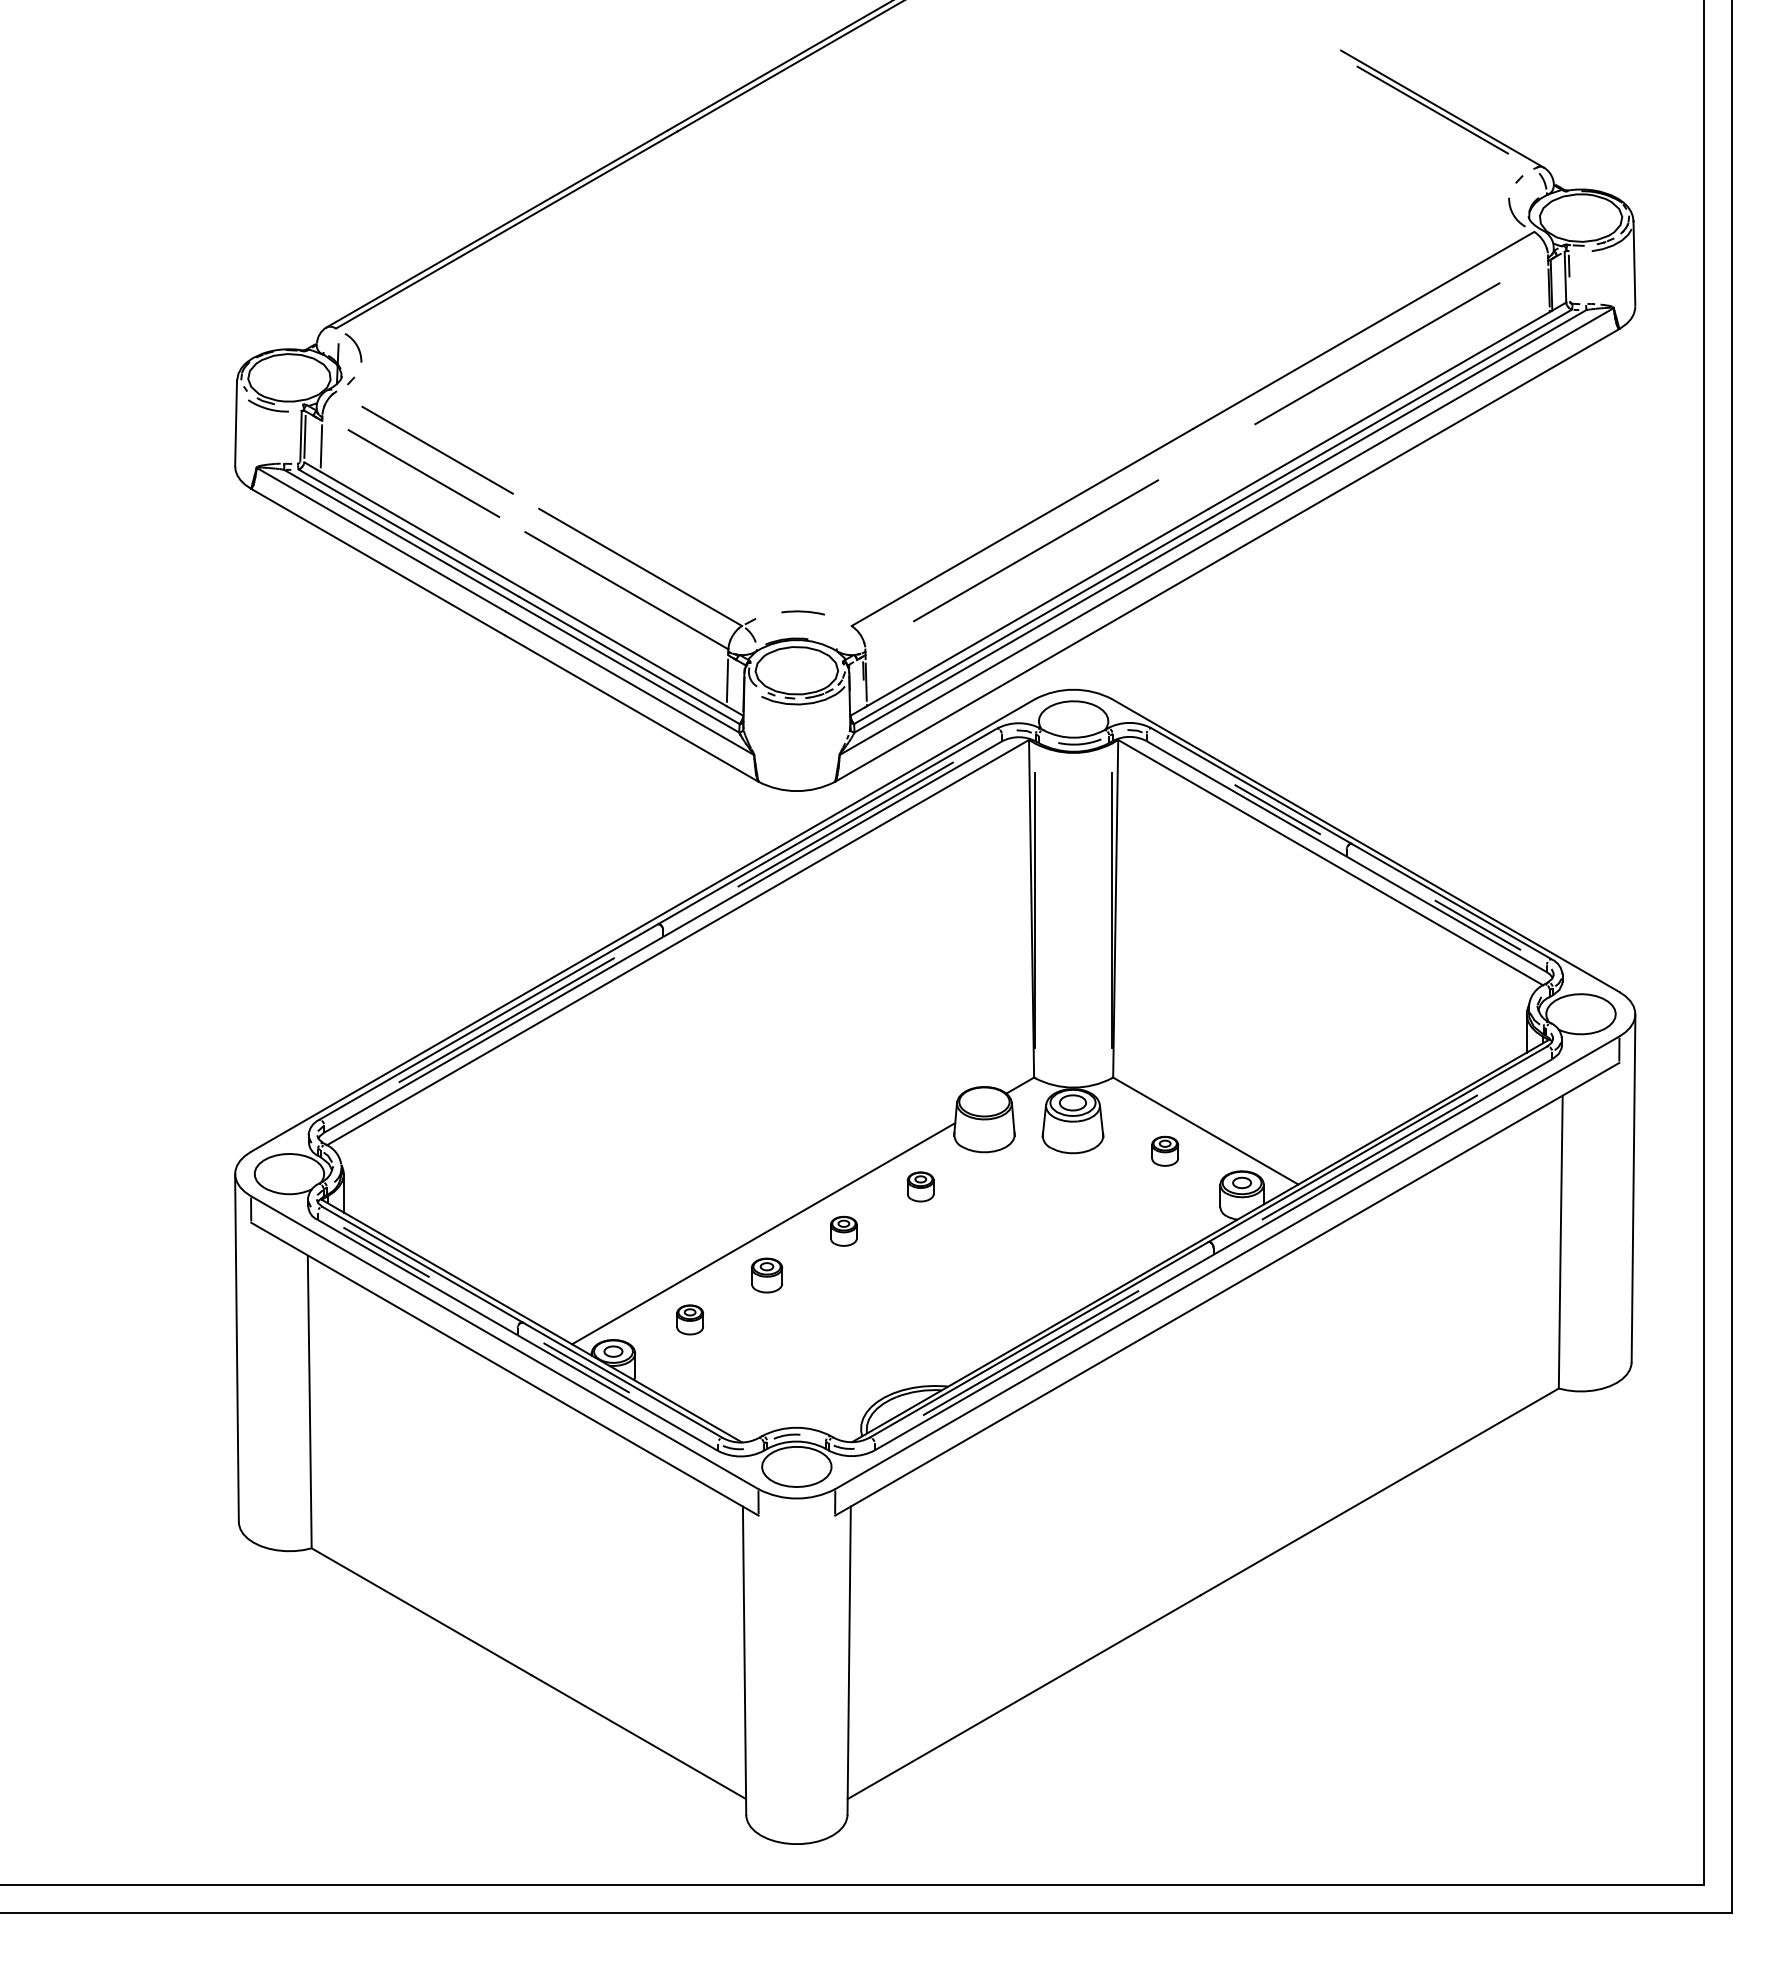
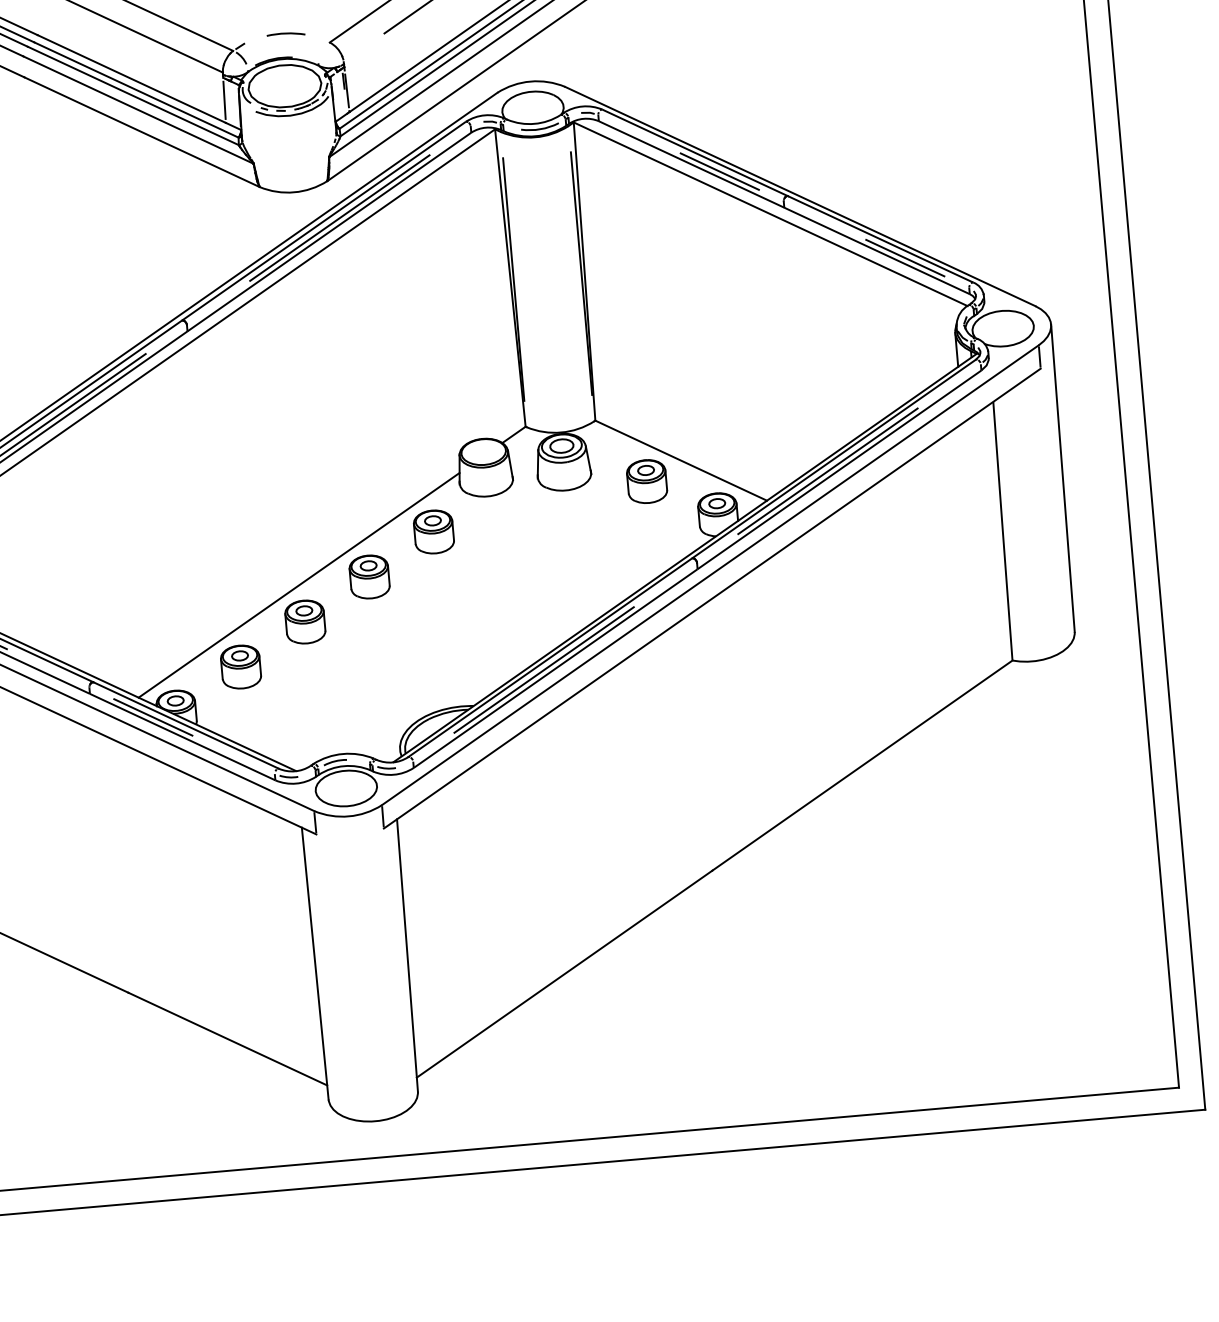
part: (1164, 1151) -> (646, 481), size x1.67
part: (920, 1186) -> (433, 531), size x1.67
part: (843, 1231) -> (369, 577), size x1.67
part: (766, 1275) -> (304, 621), size x1.43
part: (689, 1319) -> (240, 666), size x1.67

